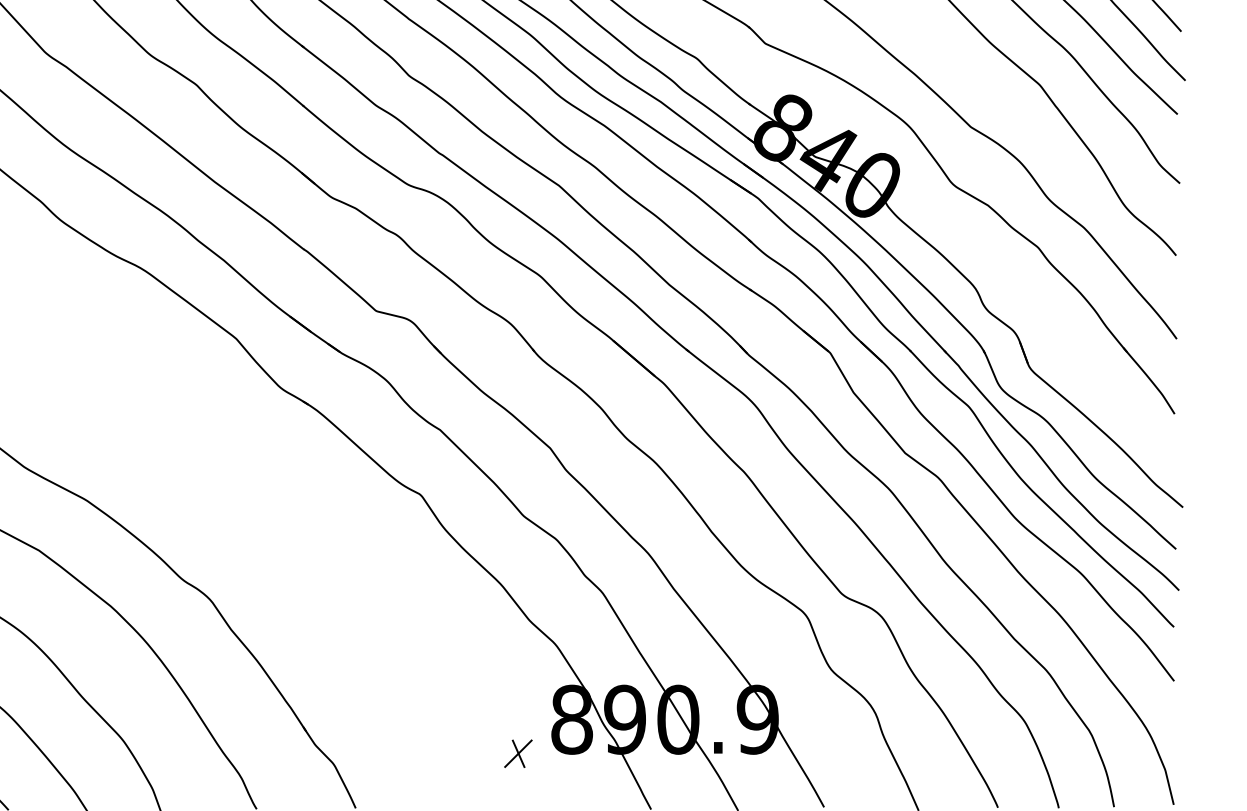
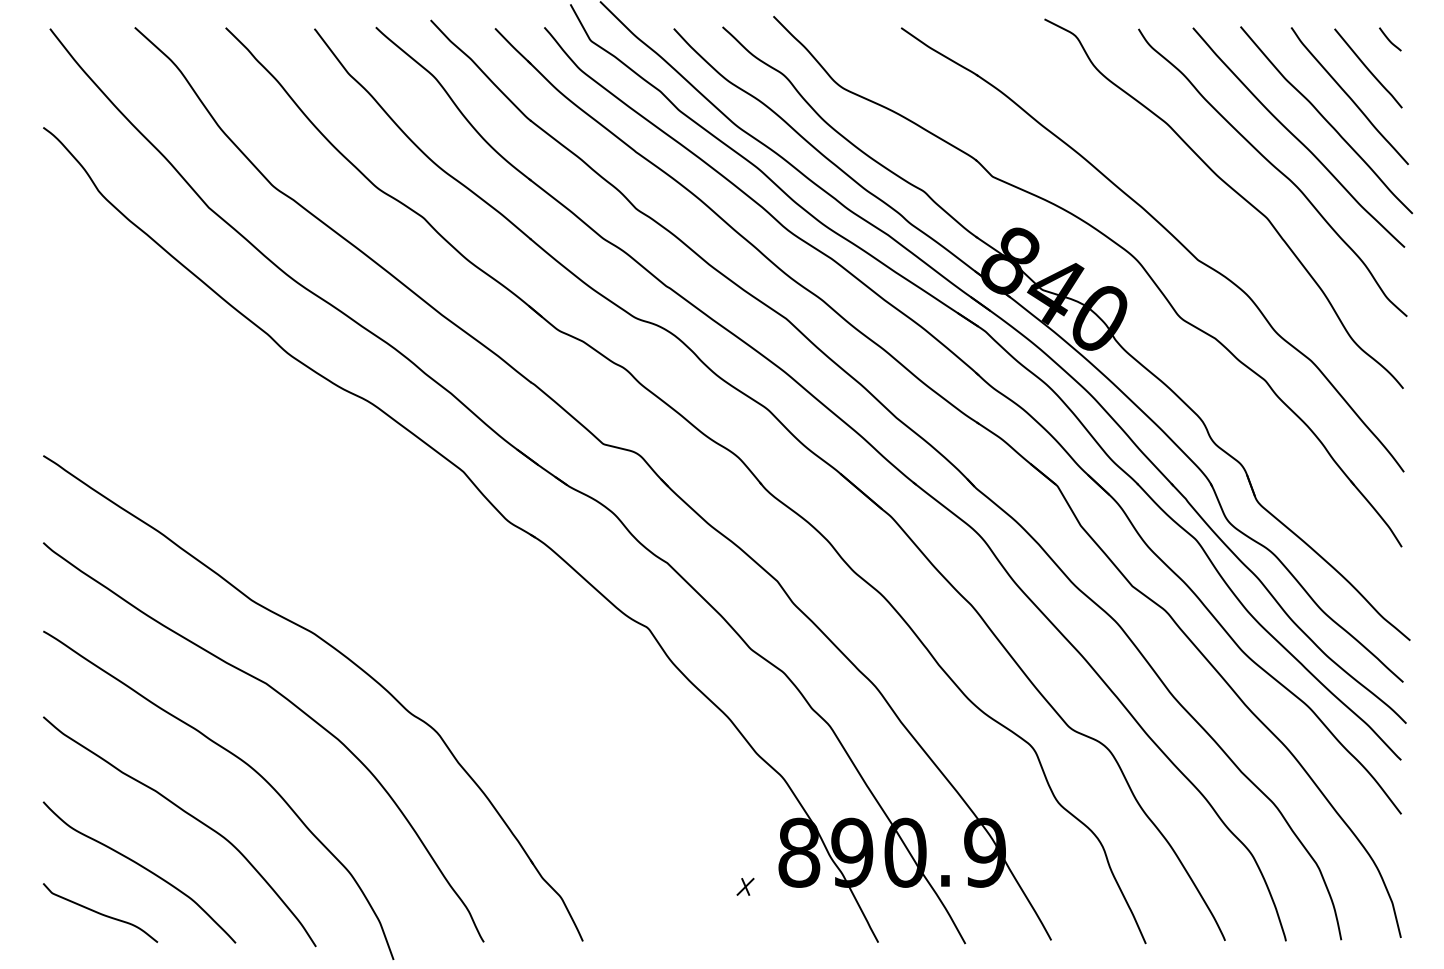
part: (518, 753) -> (745, 886), size x0.6

